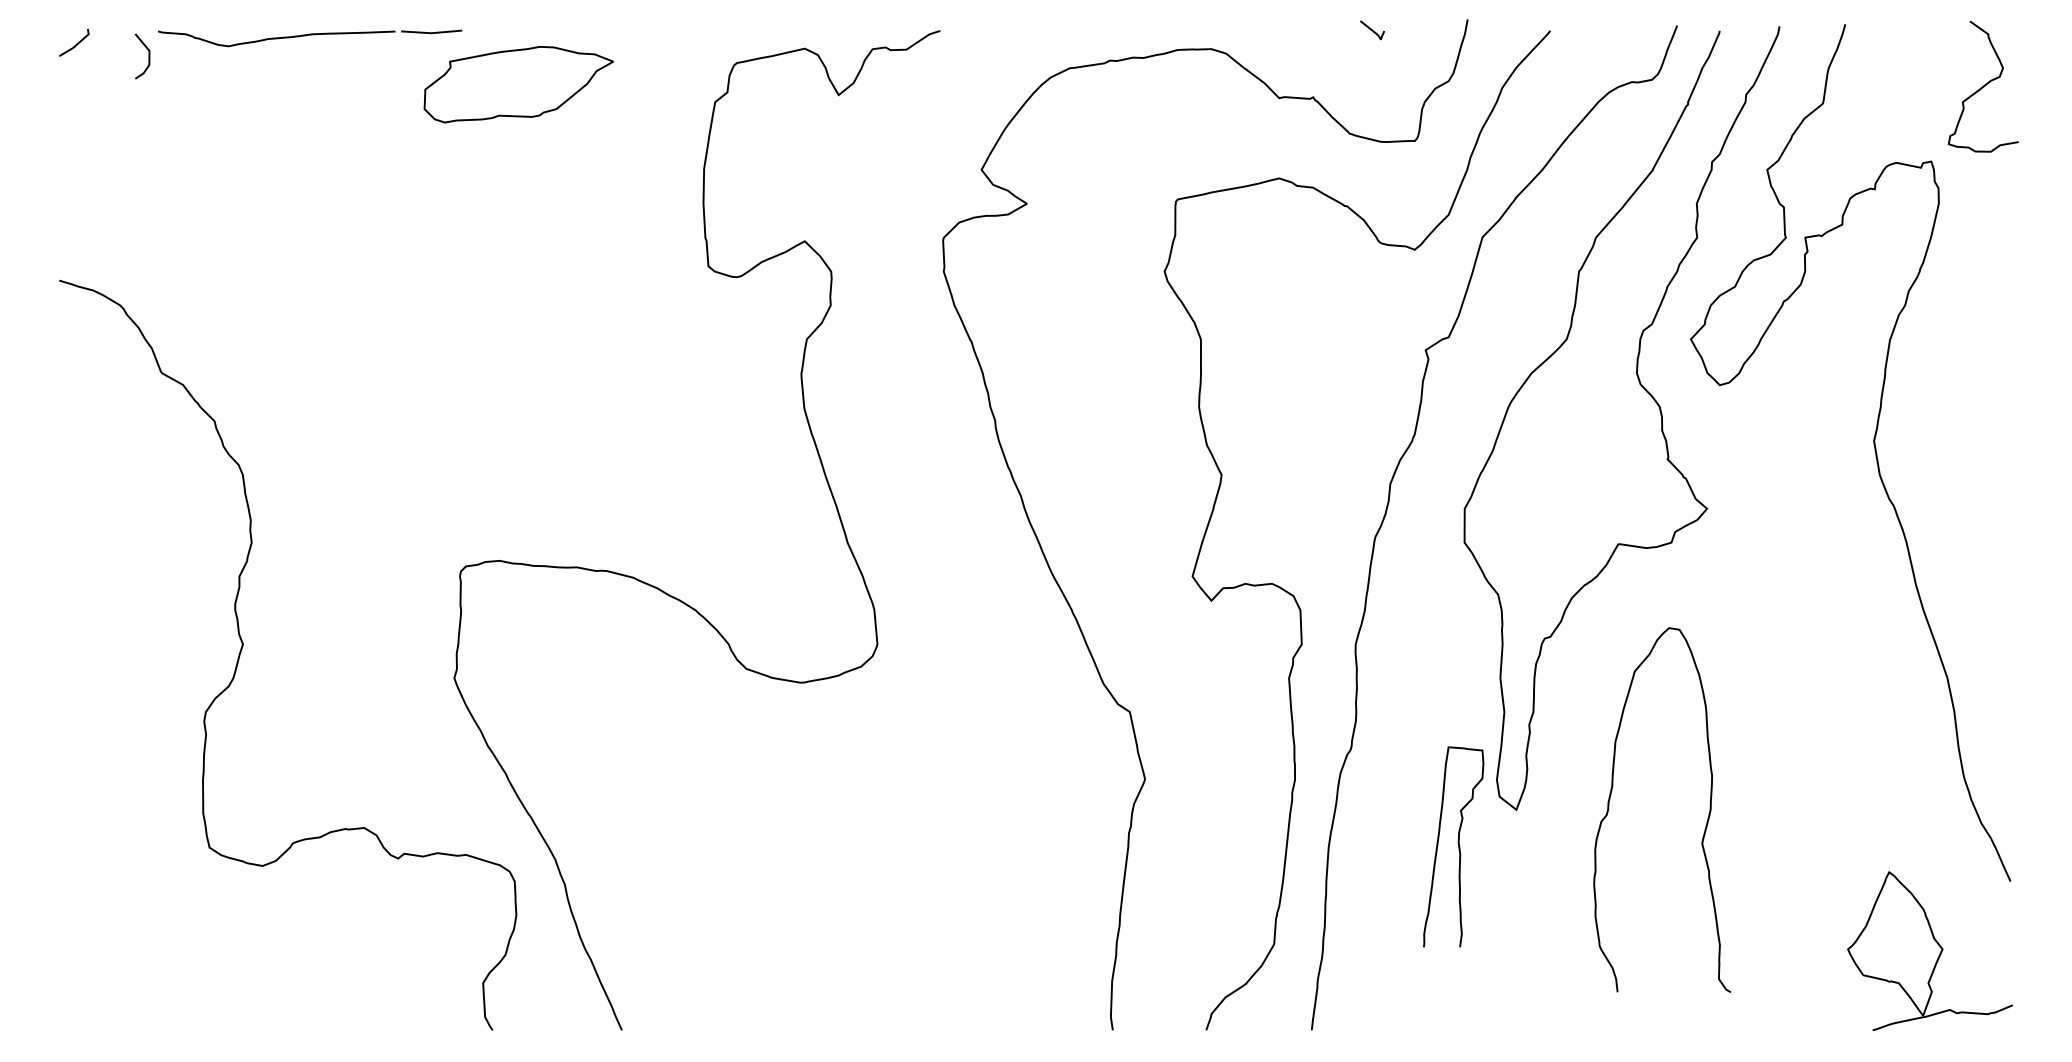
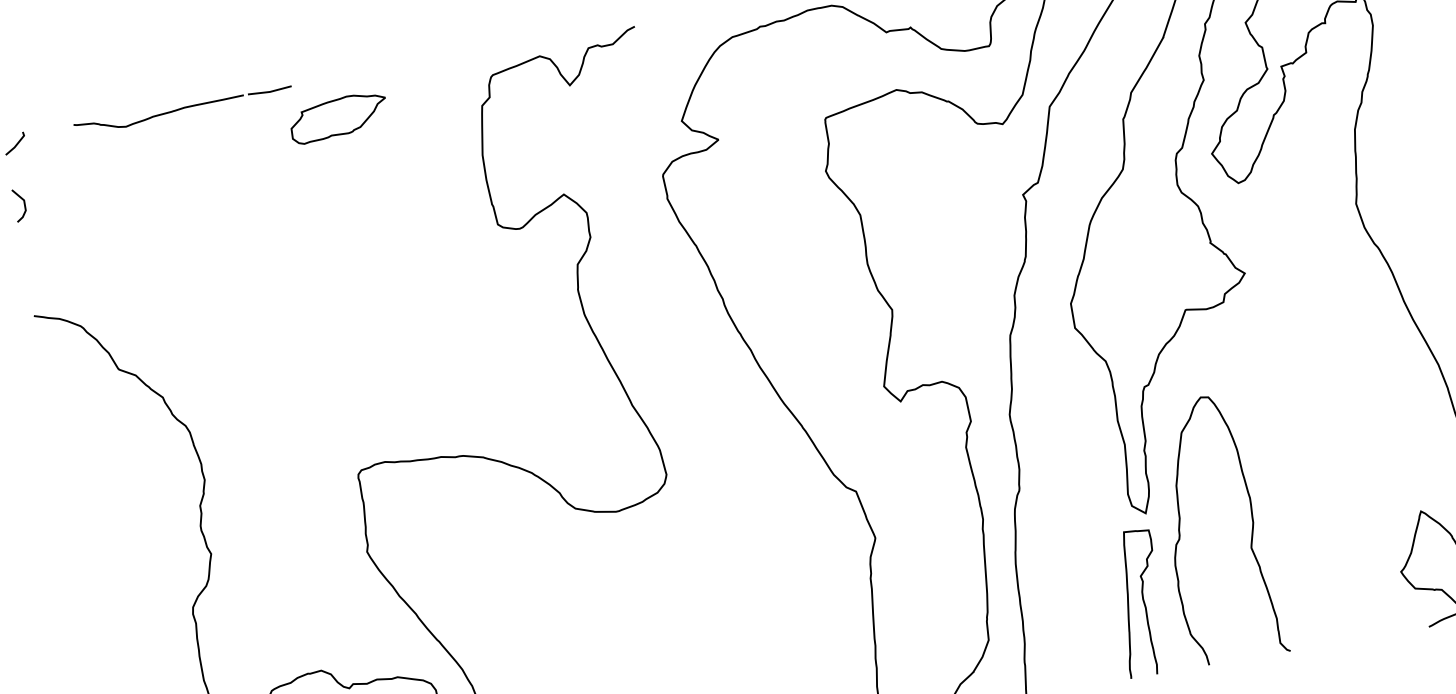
line: (148, 56) -> (24, 204), moved
part: (518, 84) -> (338, 117), size x0.71
curve: (1706, 821) -> (1251, 531), moved
curve: (1457, 843) -> (1142, 600), moved

